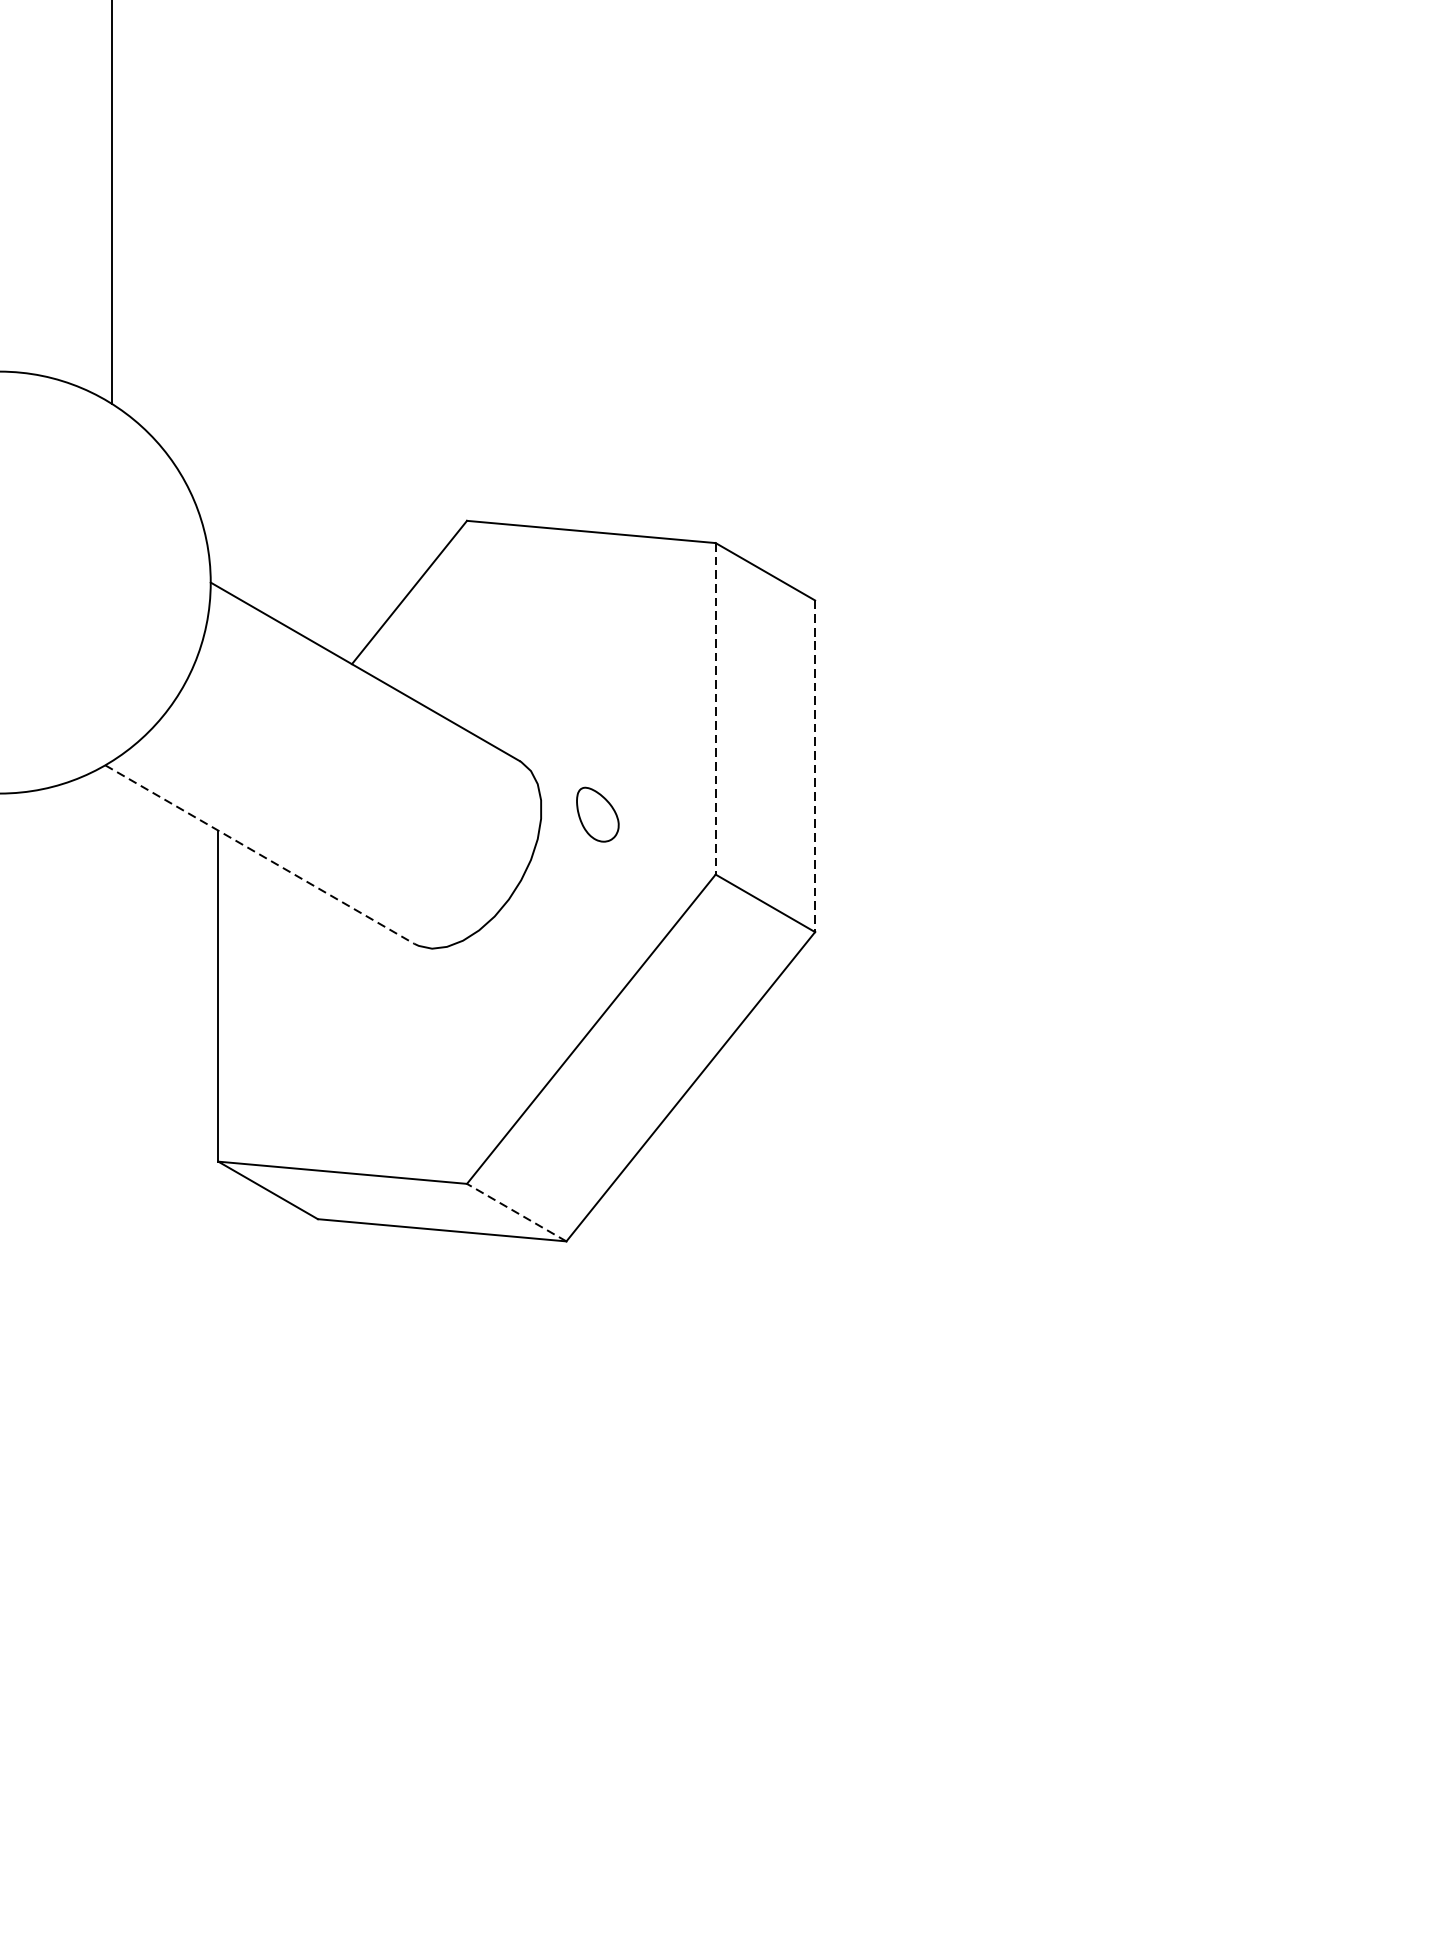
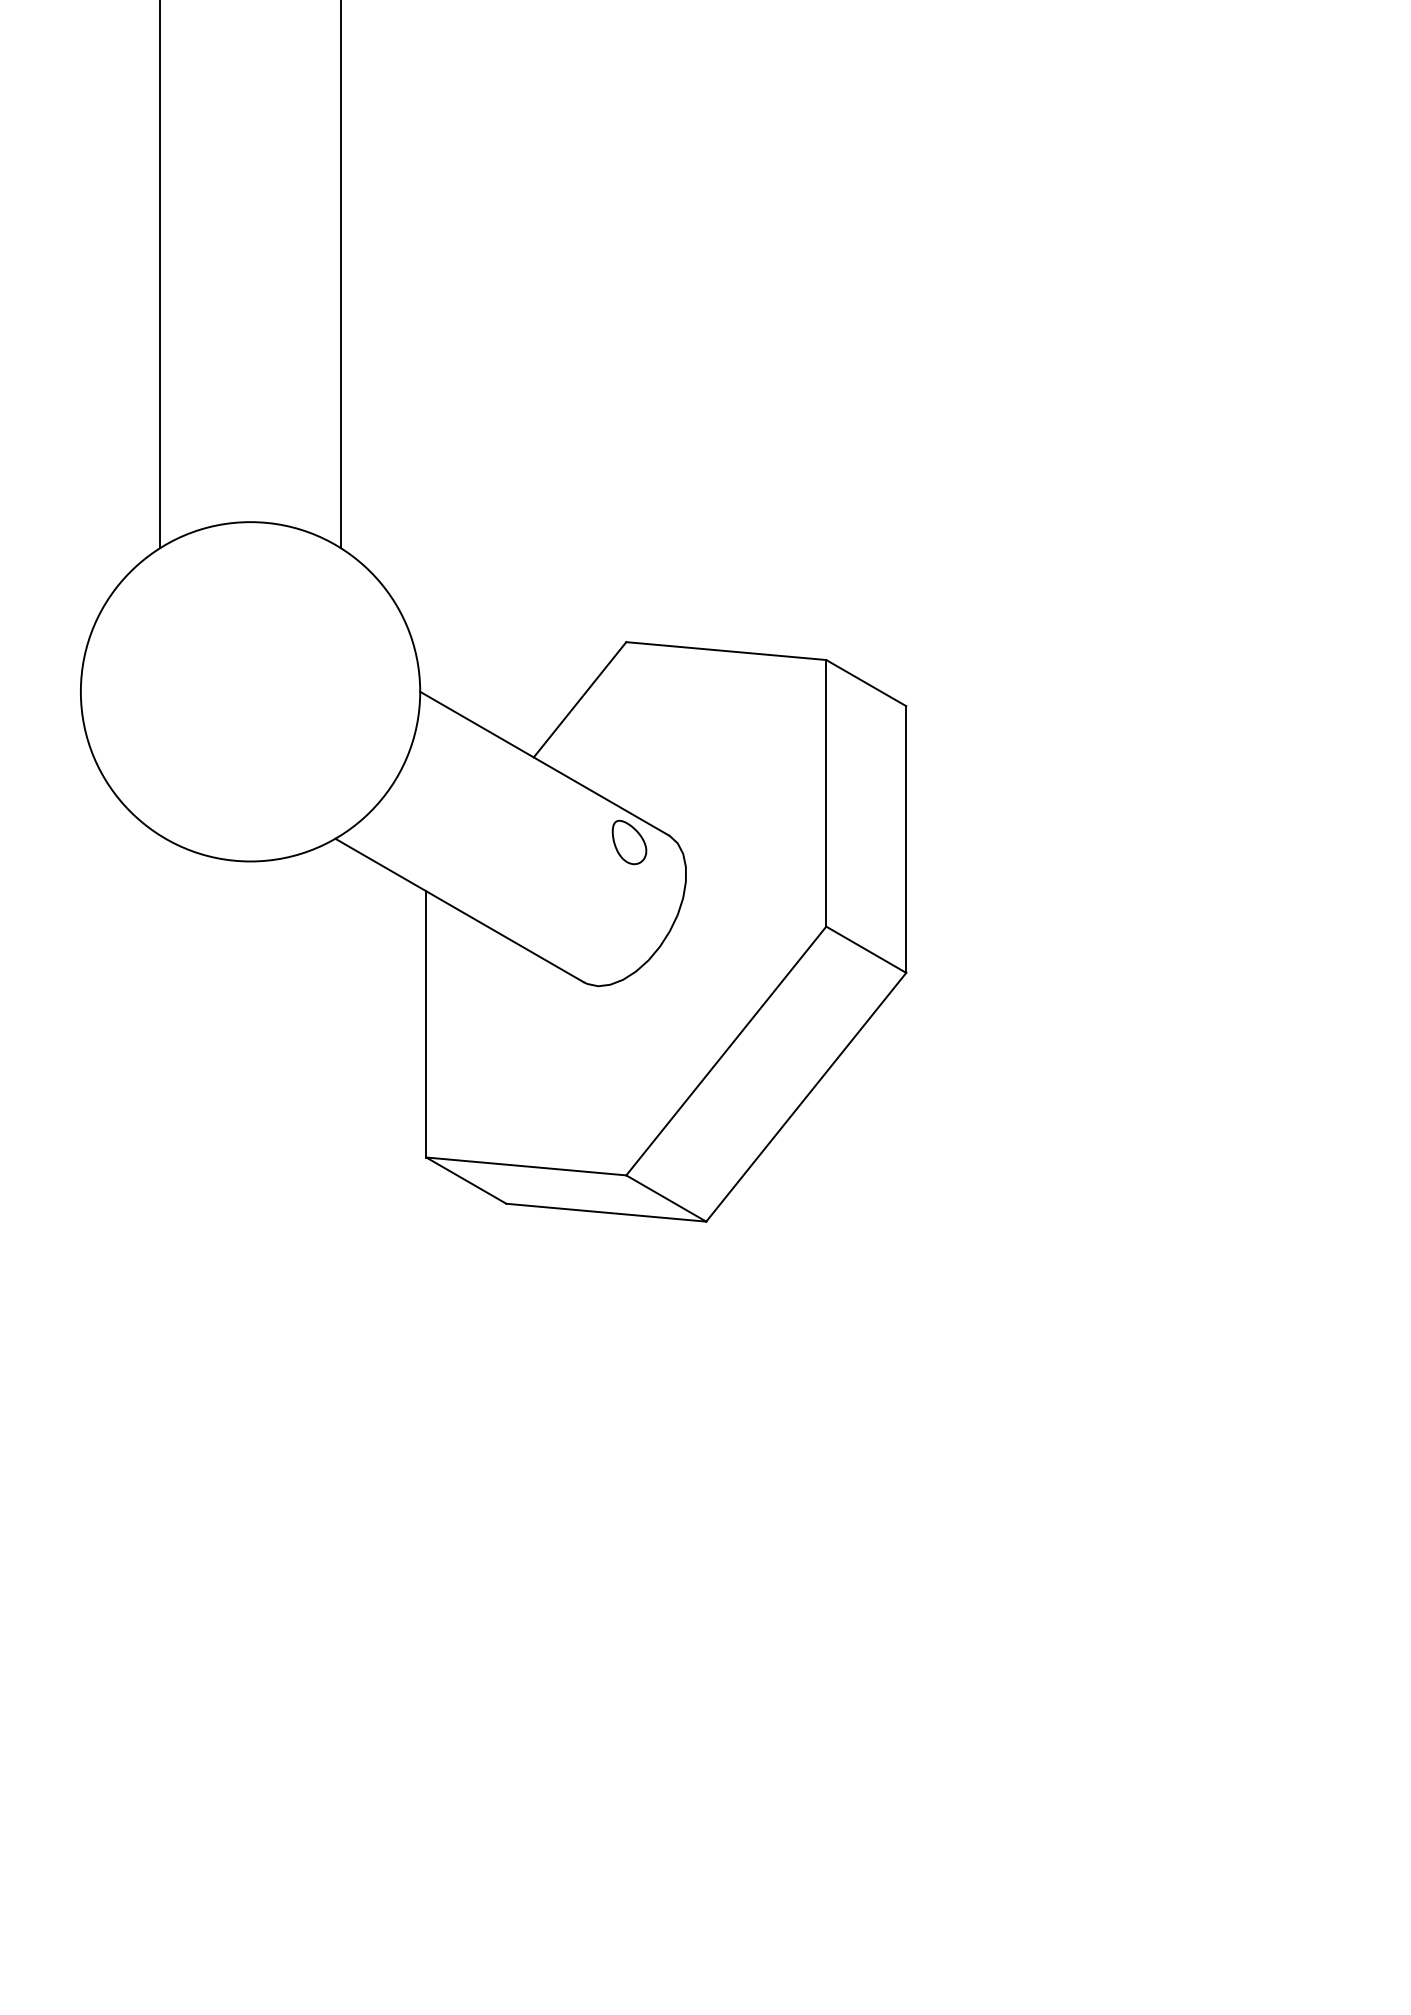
line: (715, 709) -> (826, 793), dashed -> solid
line: (815, 767) -> (906, 840), dashed -> solid
part: (597, 814) -> (629, 842), moved
line: (260, 854) -> (460, 910), dashed -> solid
line: (515, 1212) -> (665, 1198), dashed -> solid

